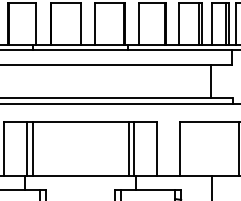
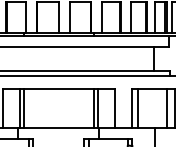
line: (188, 148) -> (137, 108), added
line: (228, 148) -> (166, 108), added

